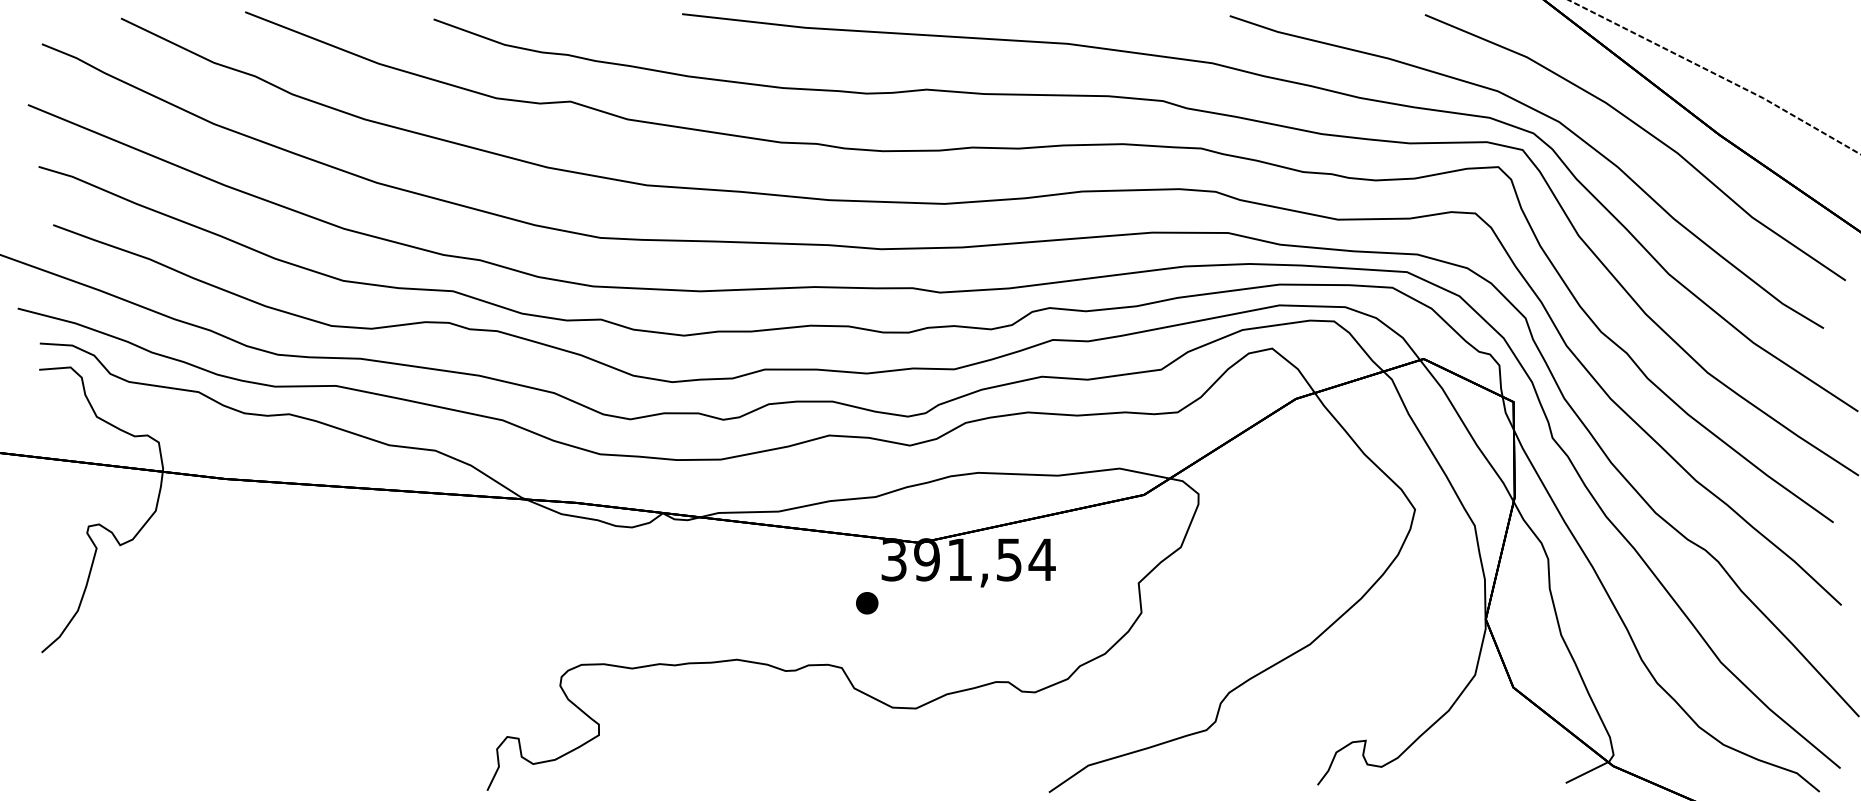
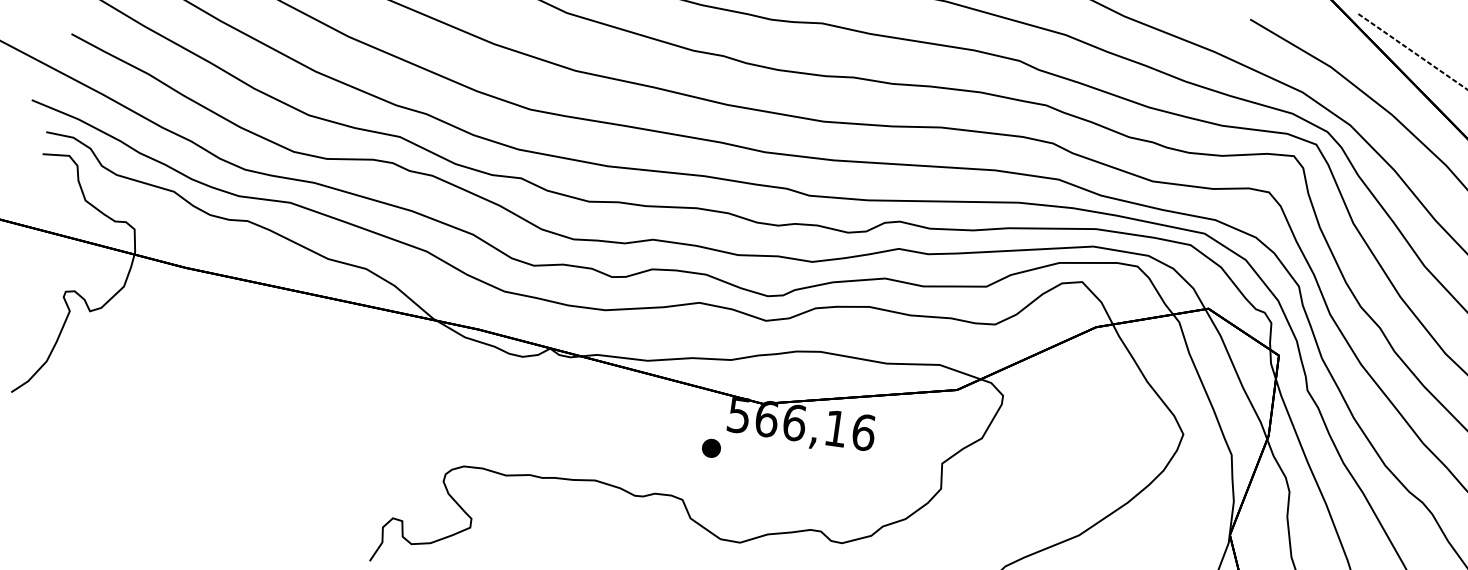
text: (968, 559) -> (801, 423), 391,54 -> 566,16

